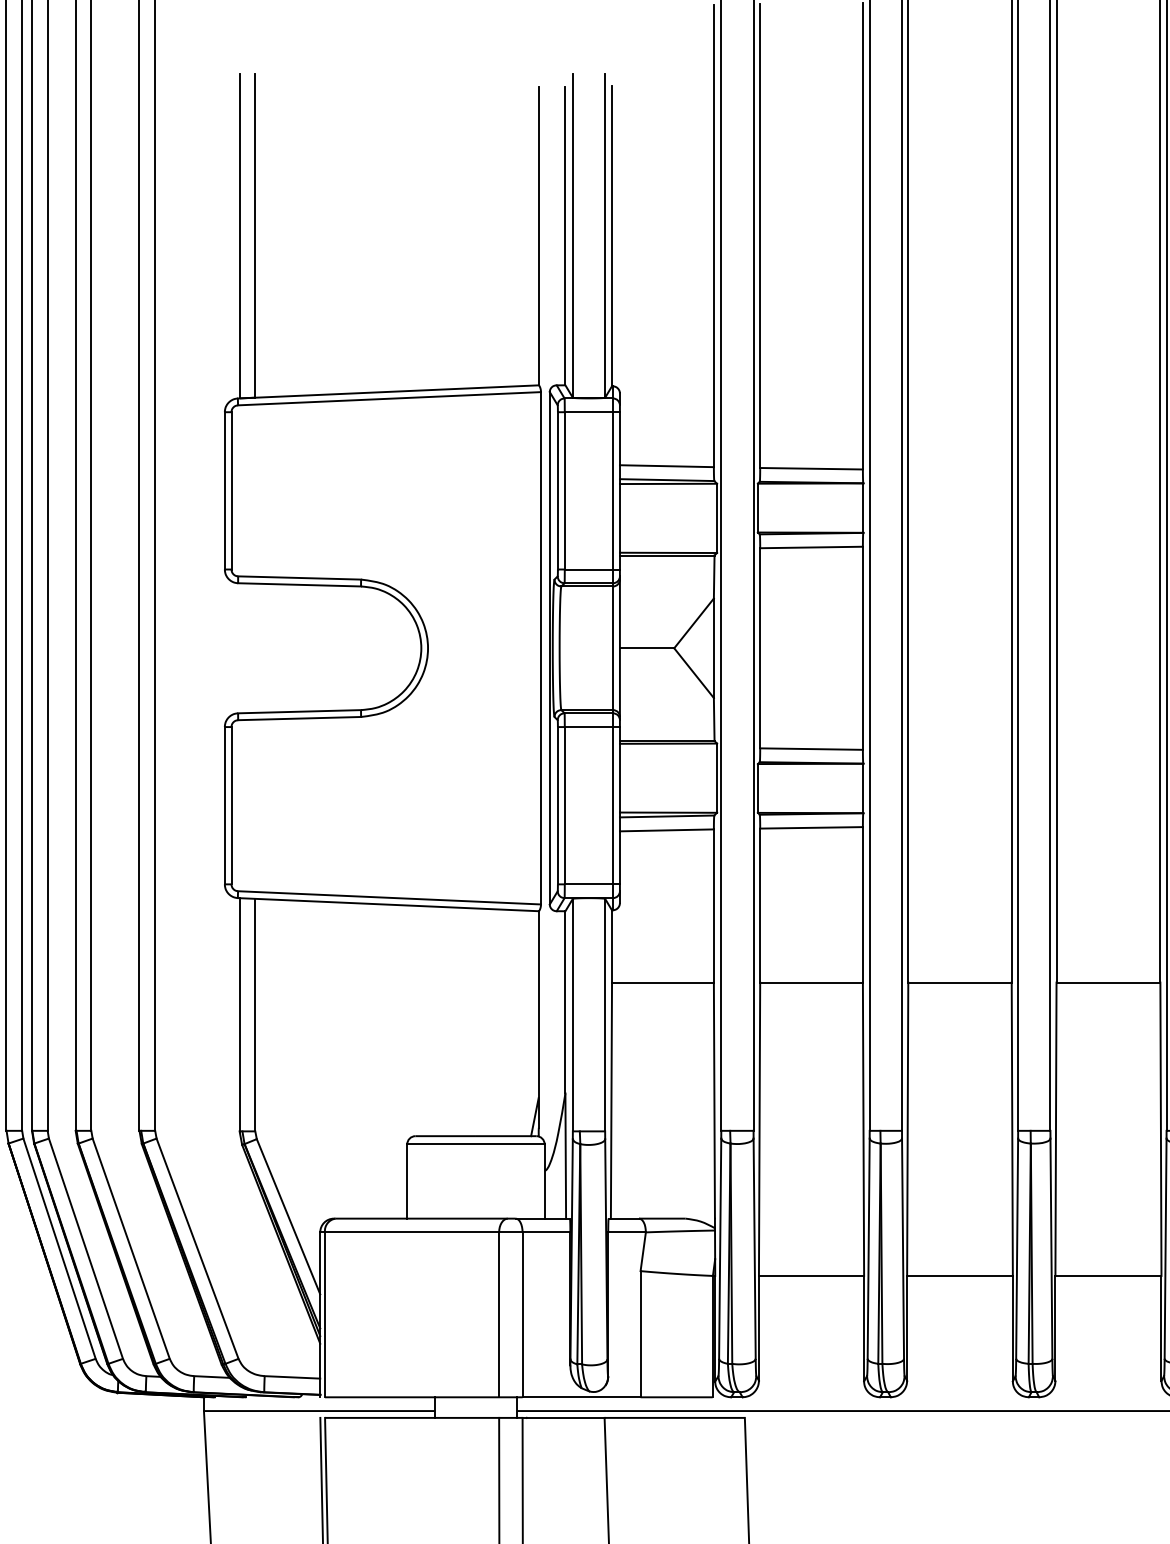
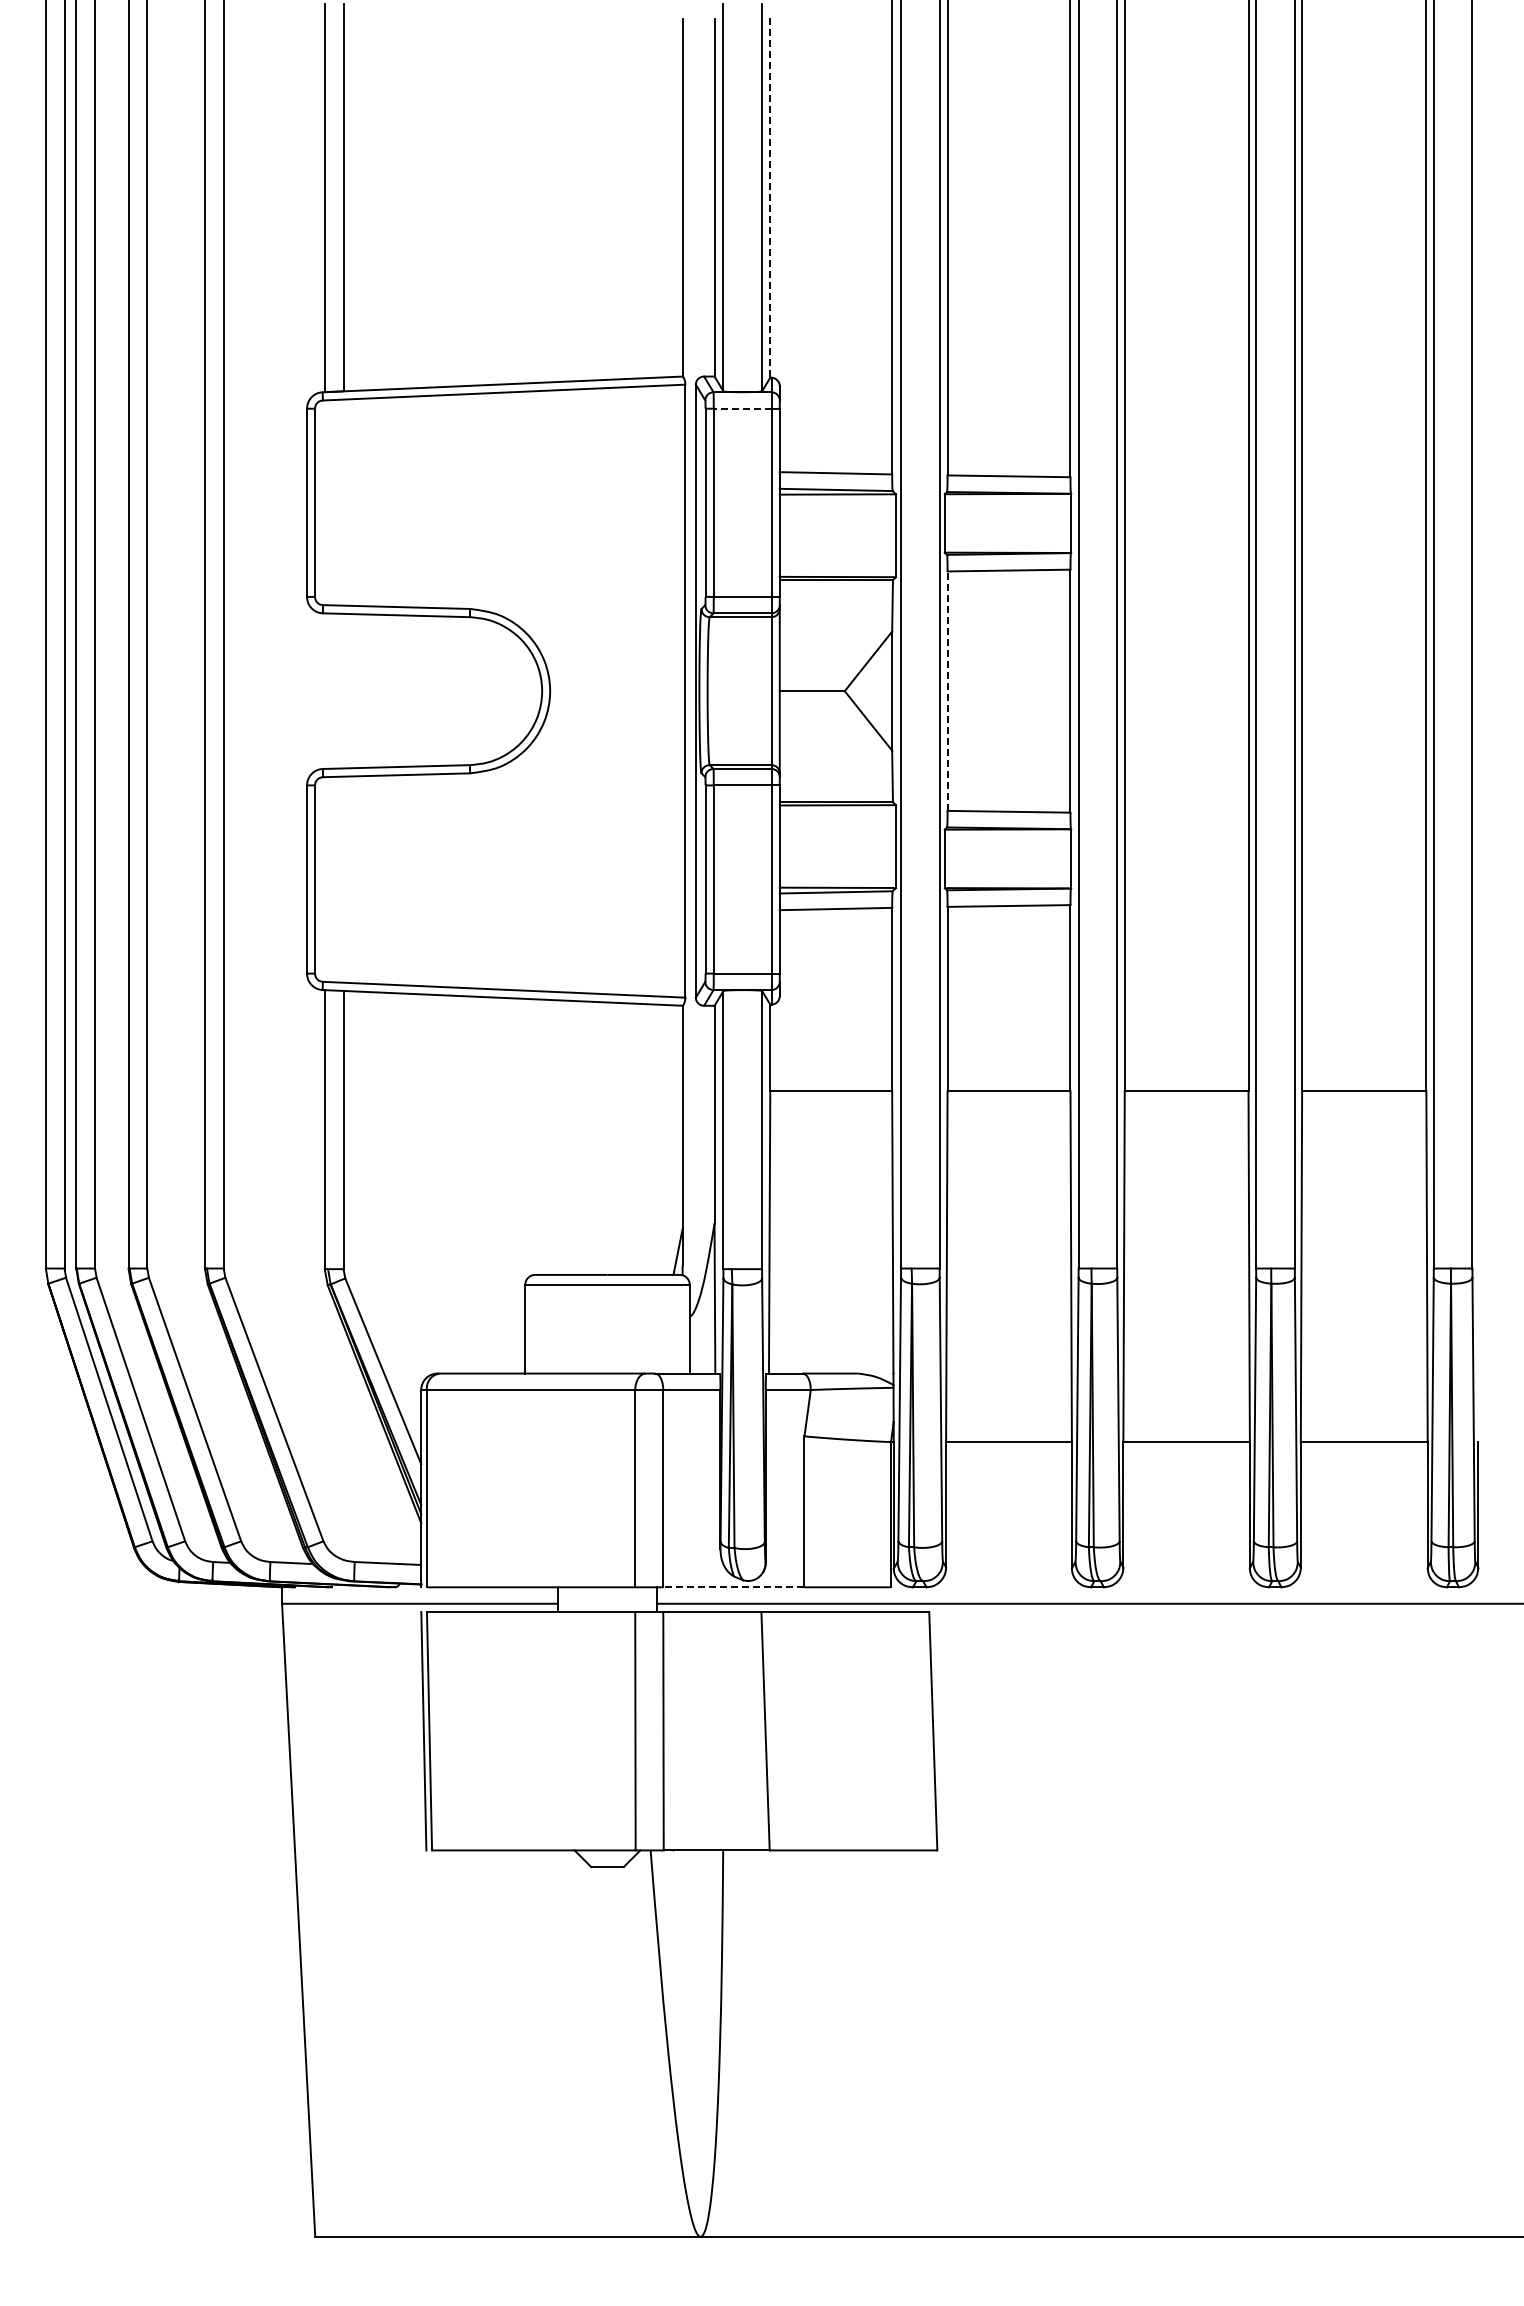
line: (612, 235) -> (770, 197), solid -> dashed
line: (588, 412) -> (742, 408), solid -> dashed
line: (760, 648) -> (947, 691), solid -> dashed
line: (581, 1397) -> (733, 1587), solid -> dashed

